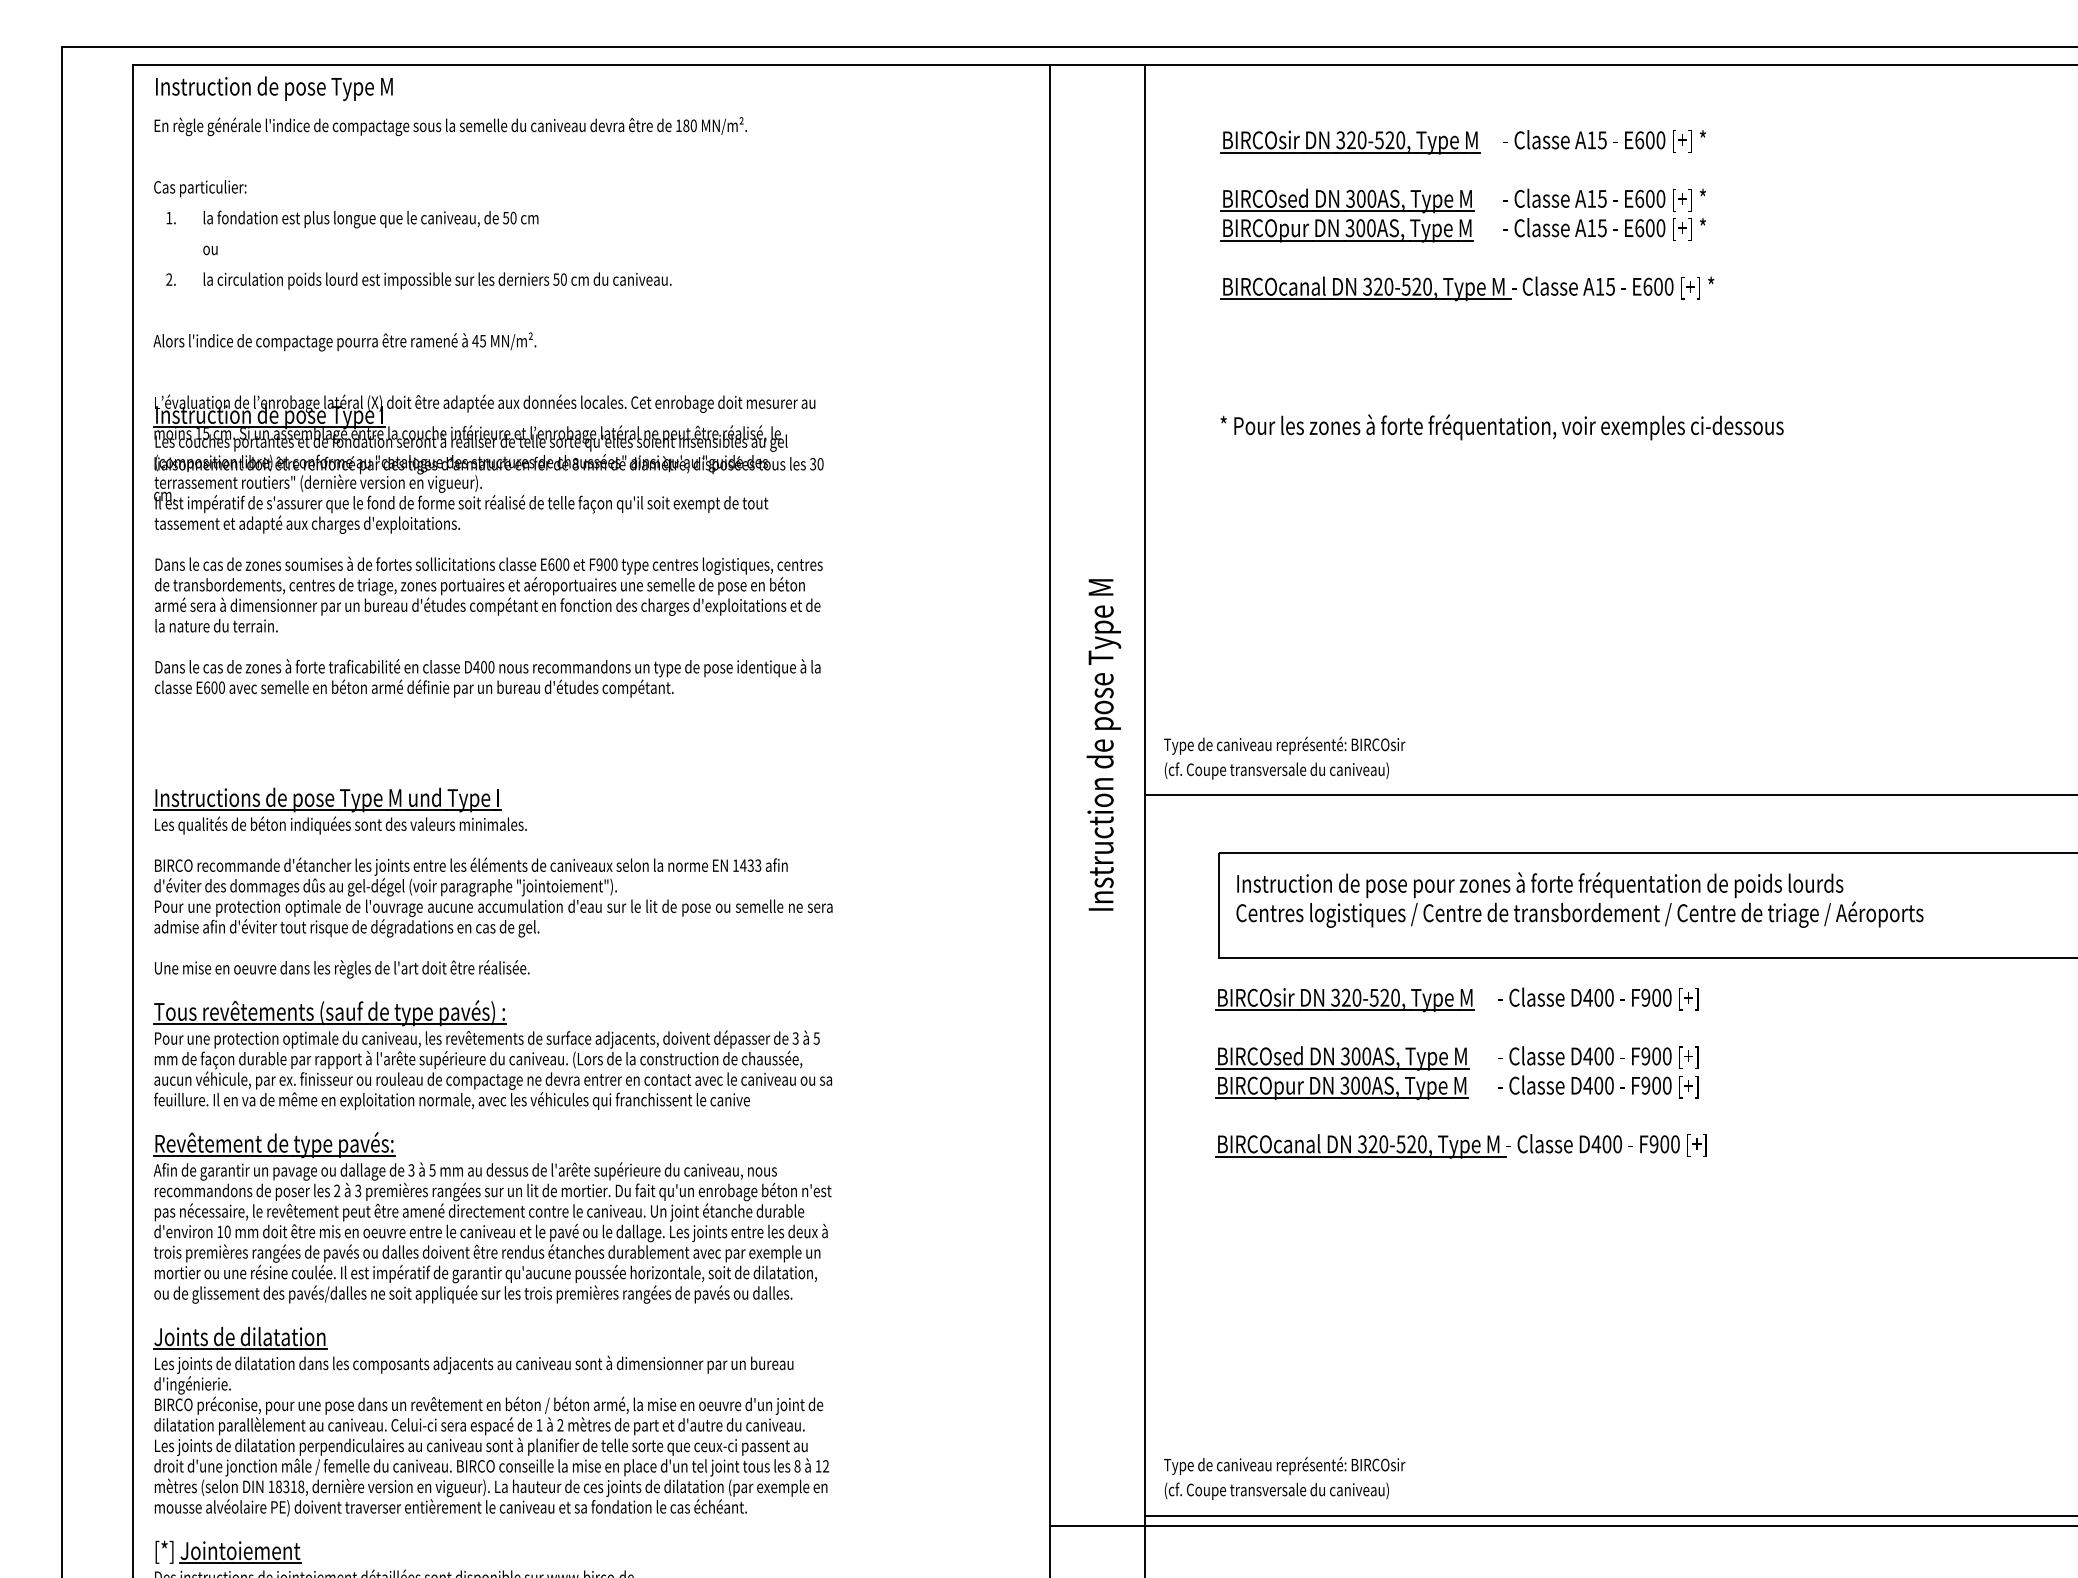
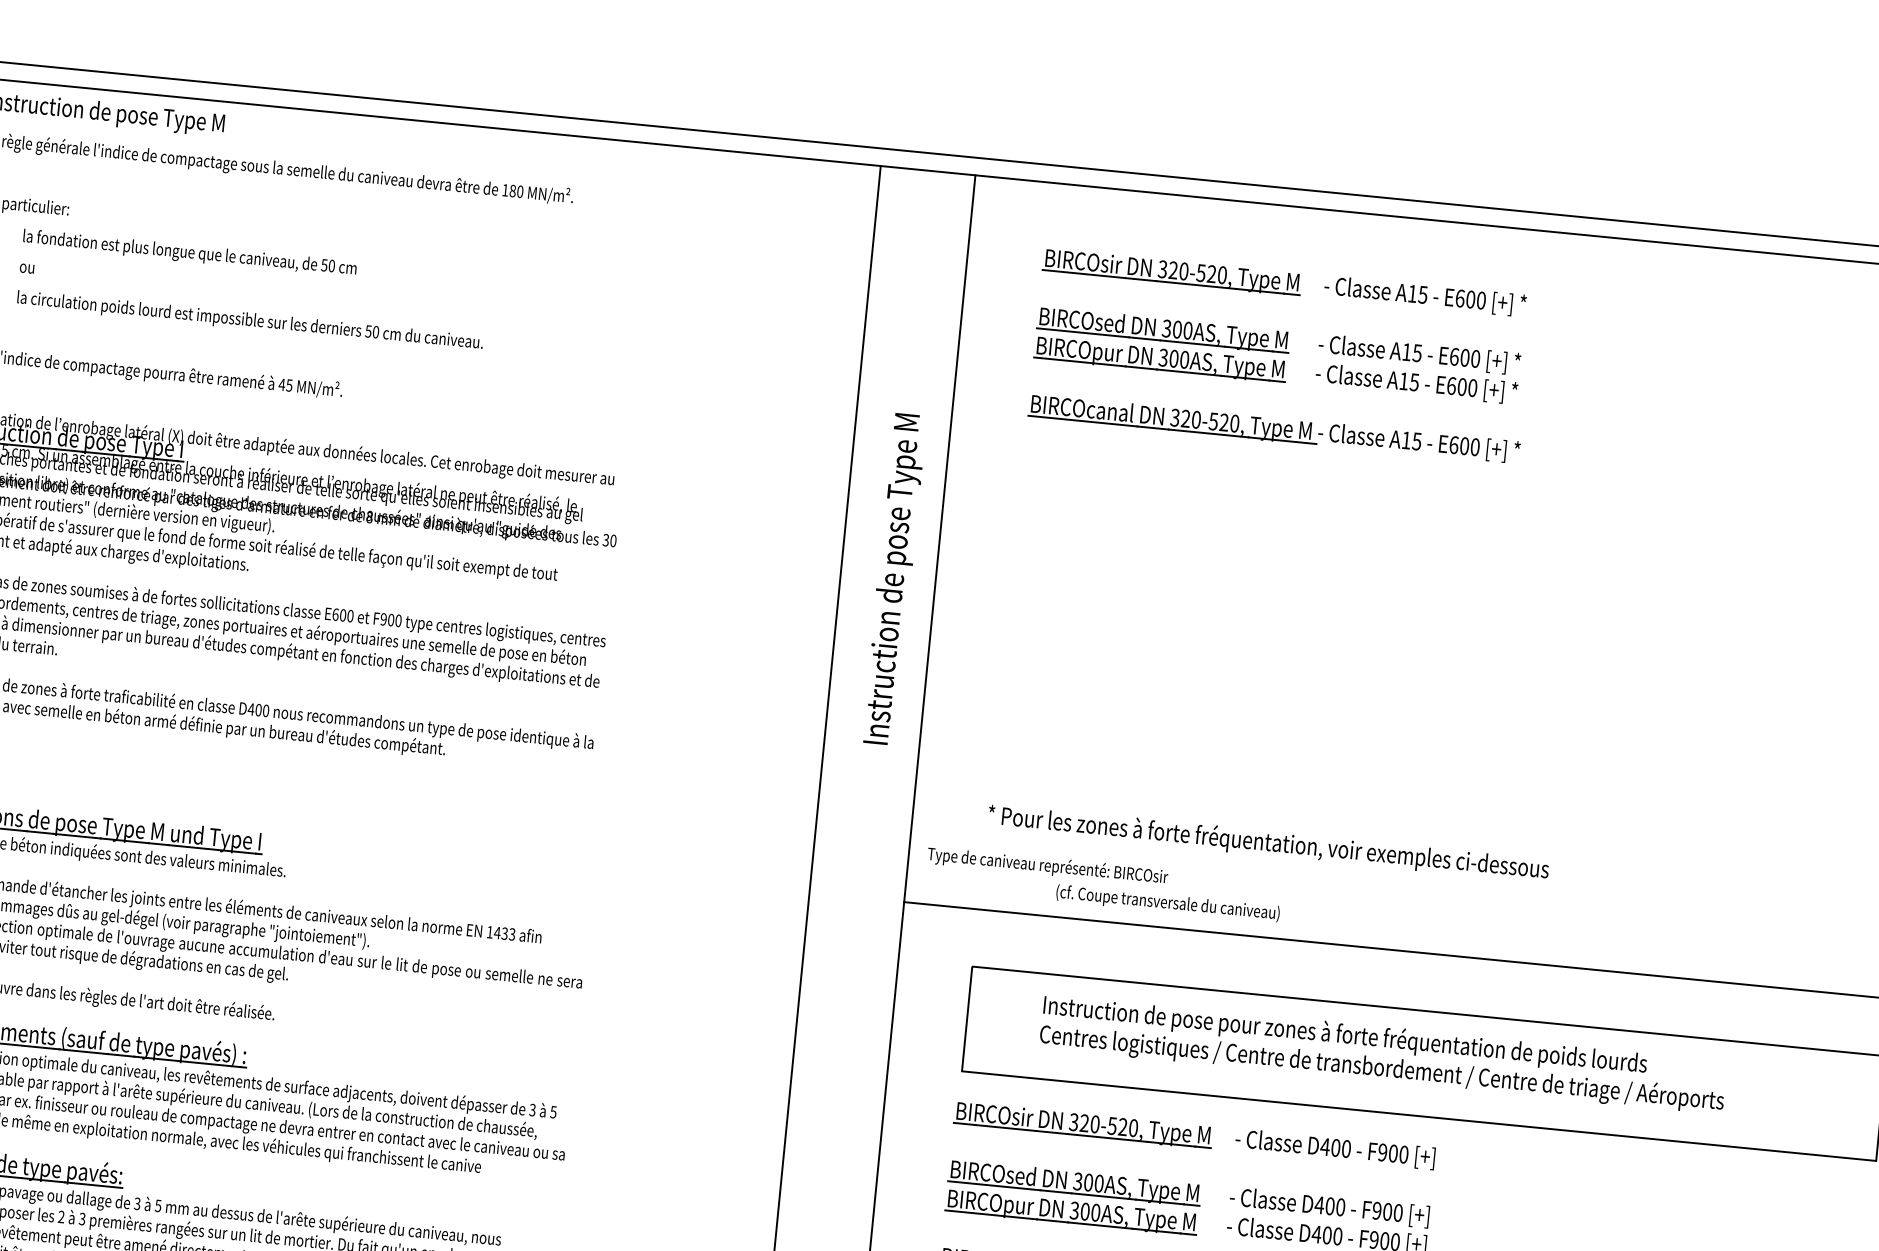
text: (1501, 427) -> (1267, 843), moved
text: (1103, 744) -> (894, 578), moved
text: (1276, 770) -> (1167, 903), moved
text: (1579, 899) -> (1382, 1053), moved

